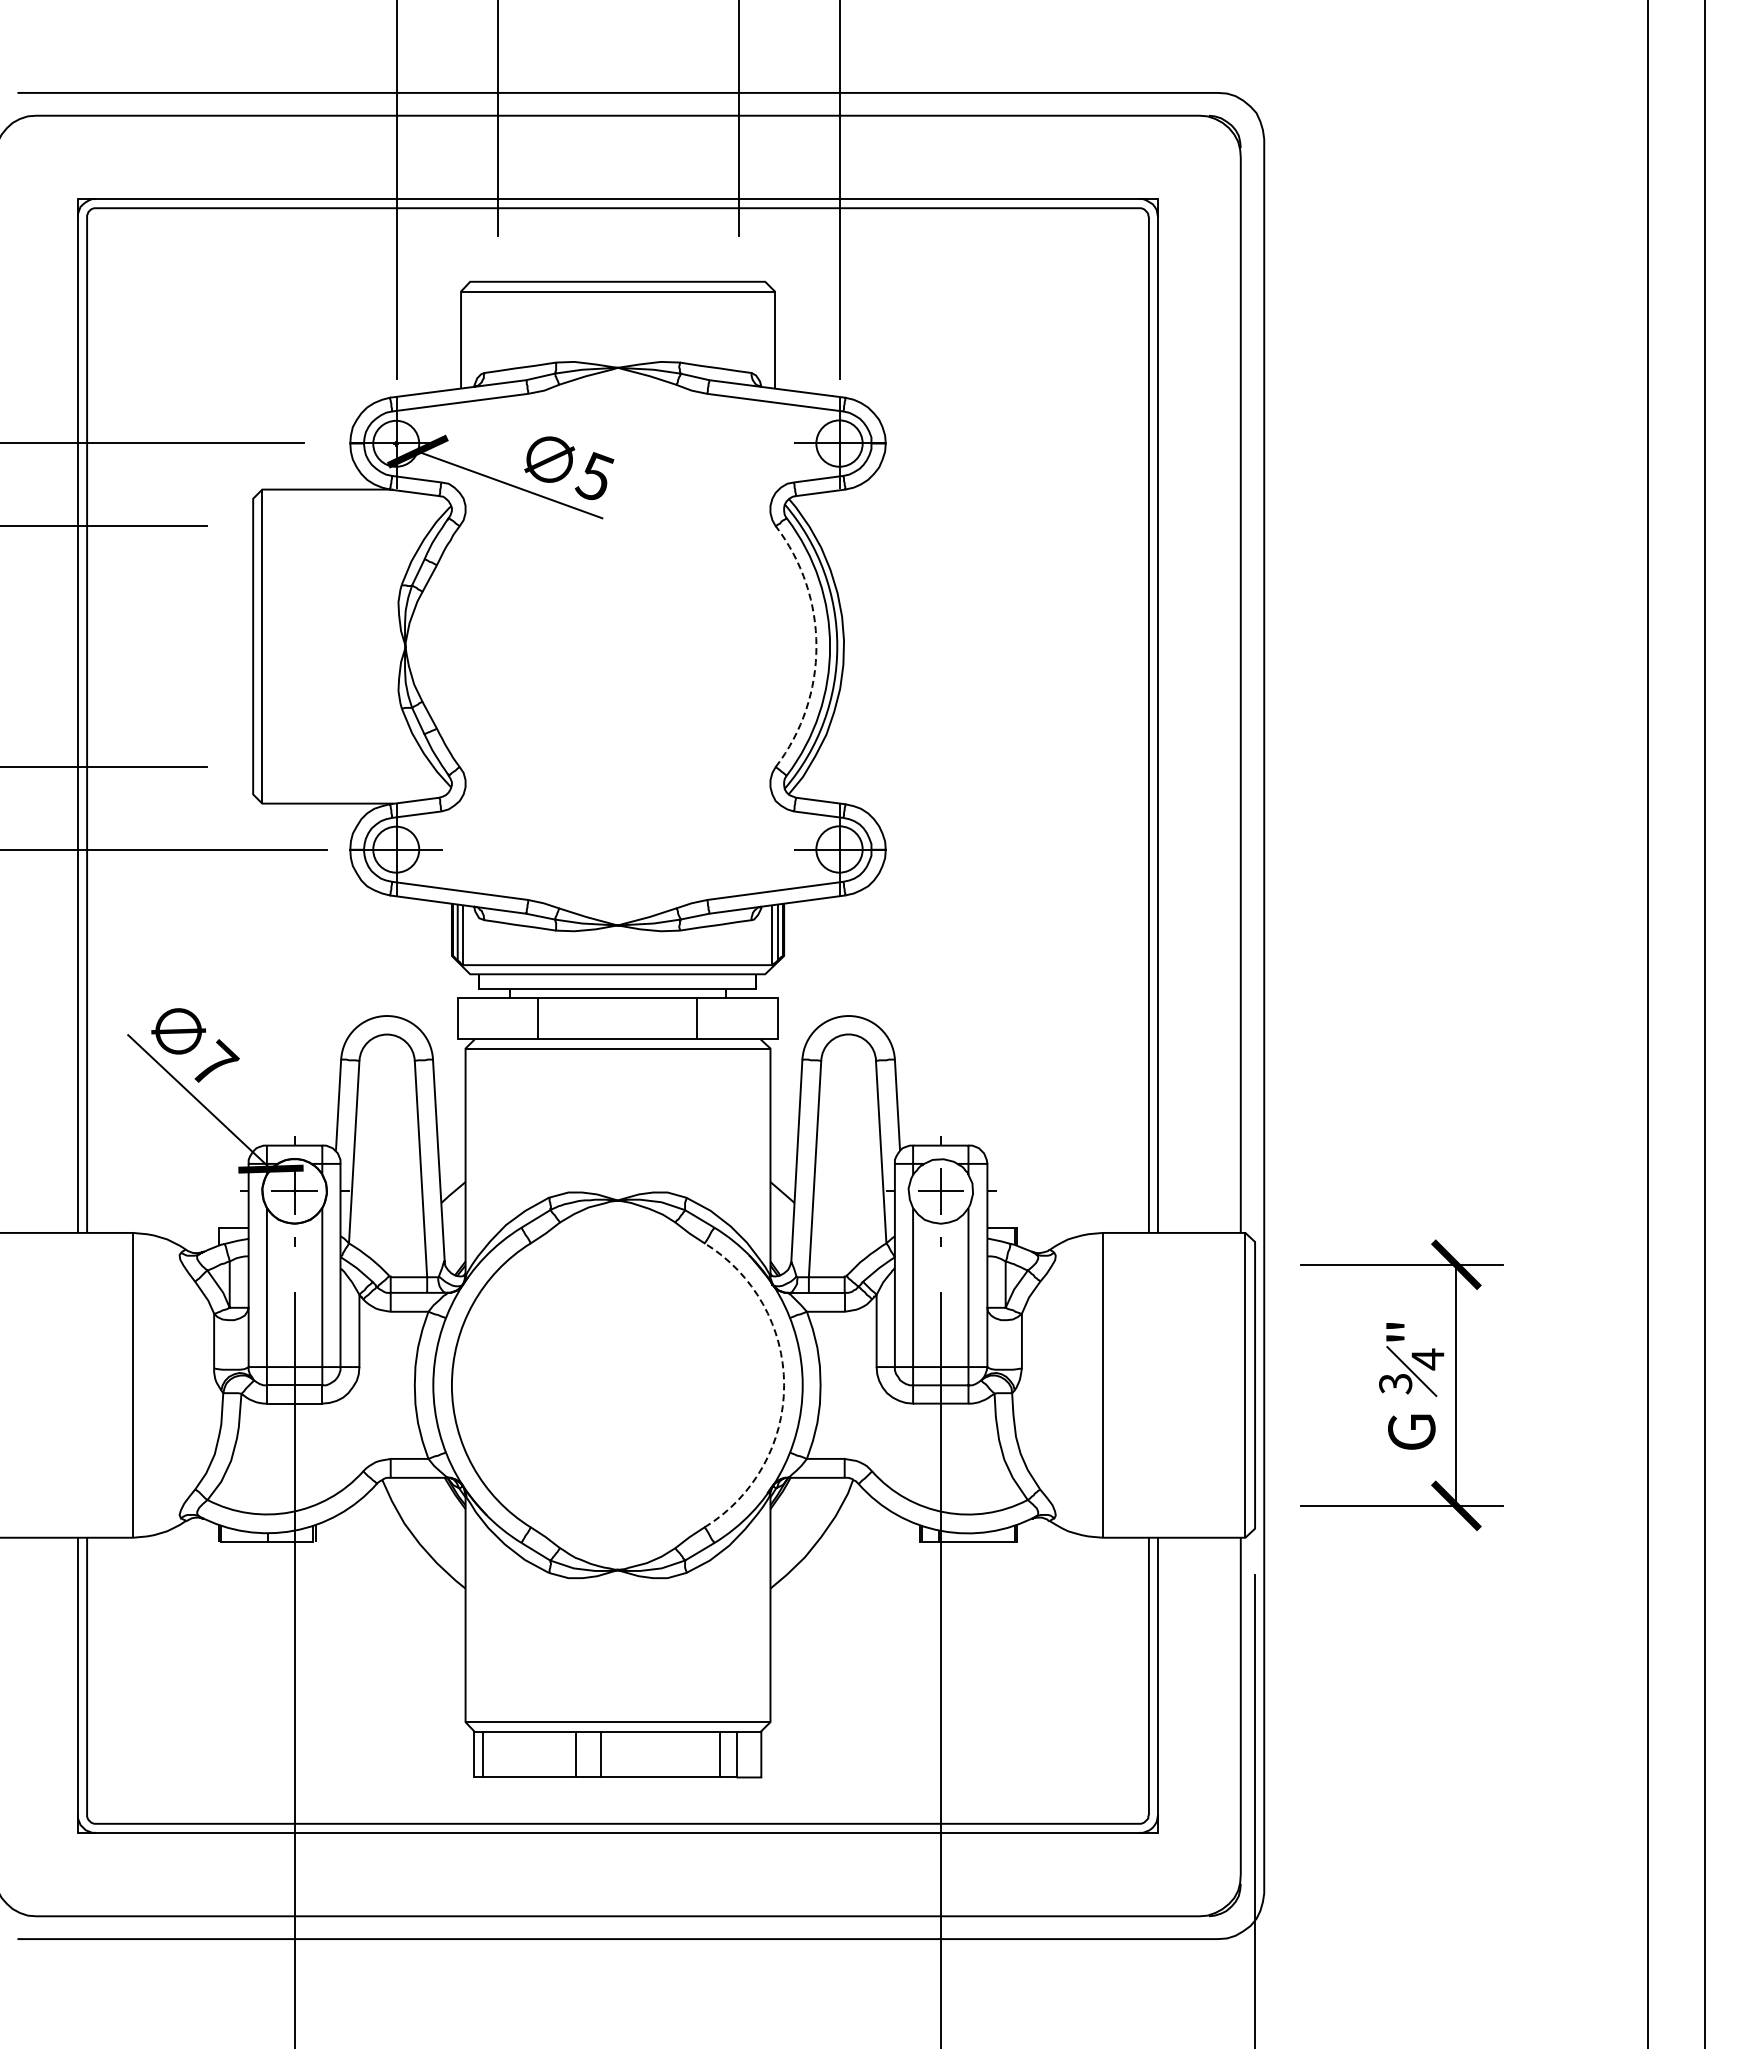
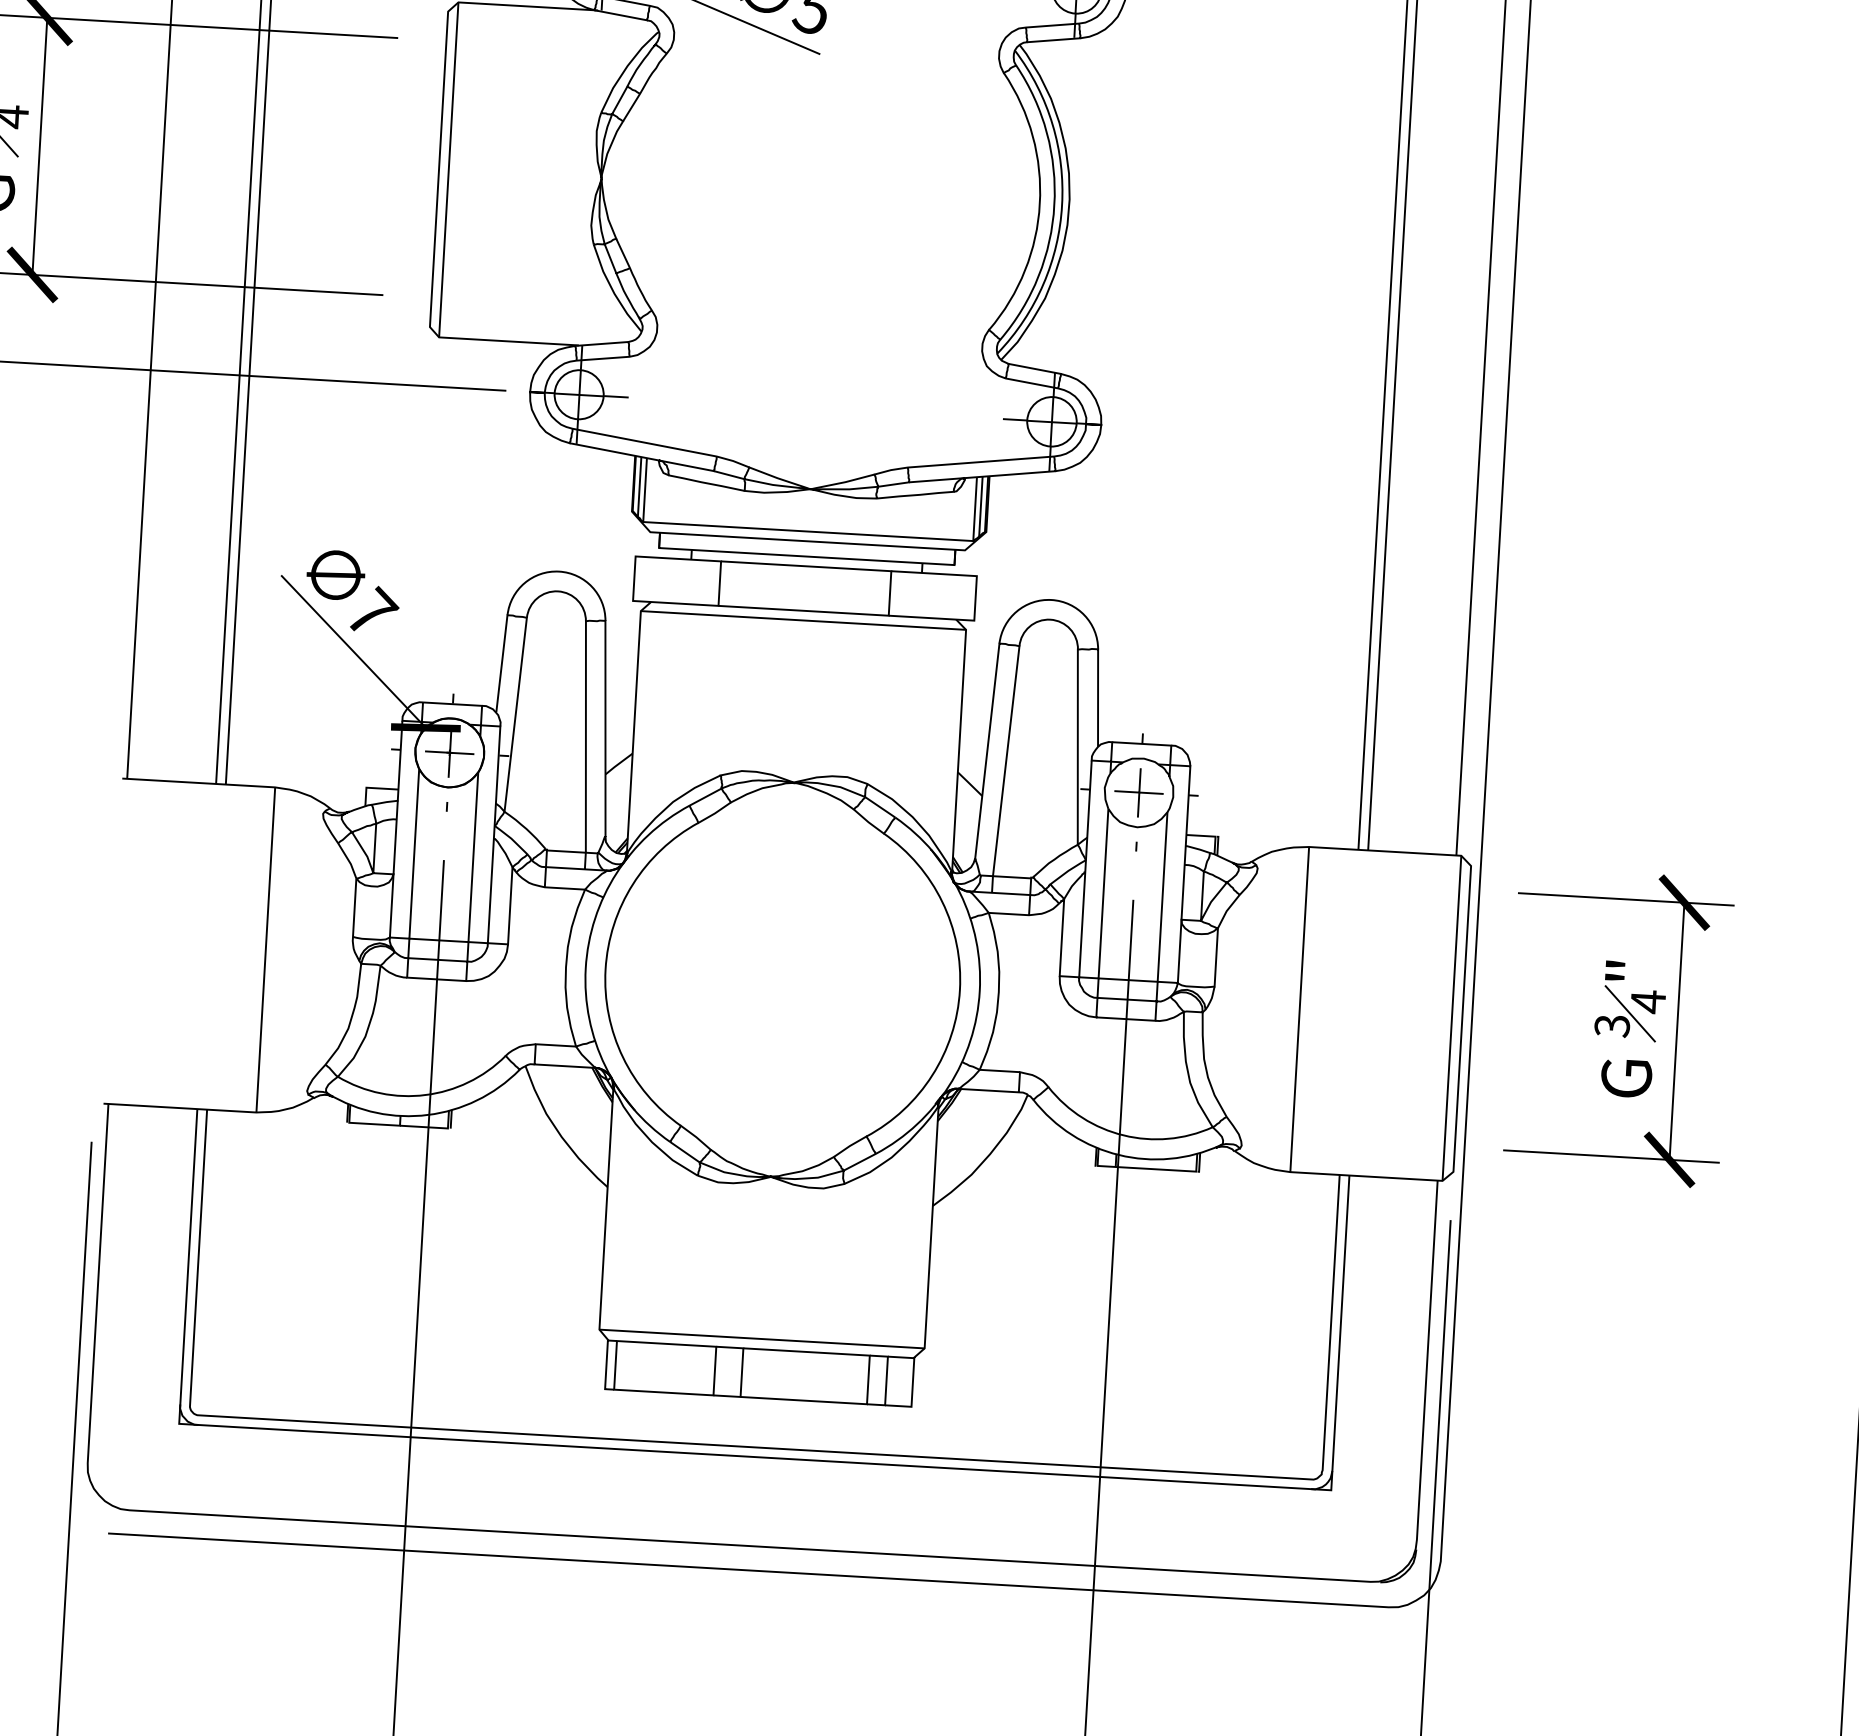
arc: (816, 646) -> (1039, 203), dashed -> solid
arc: (784, 1385) -> (960, 990), dashed -> solid

